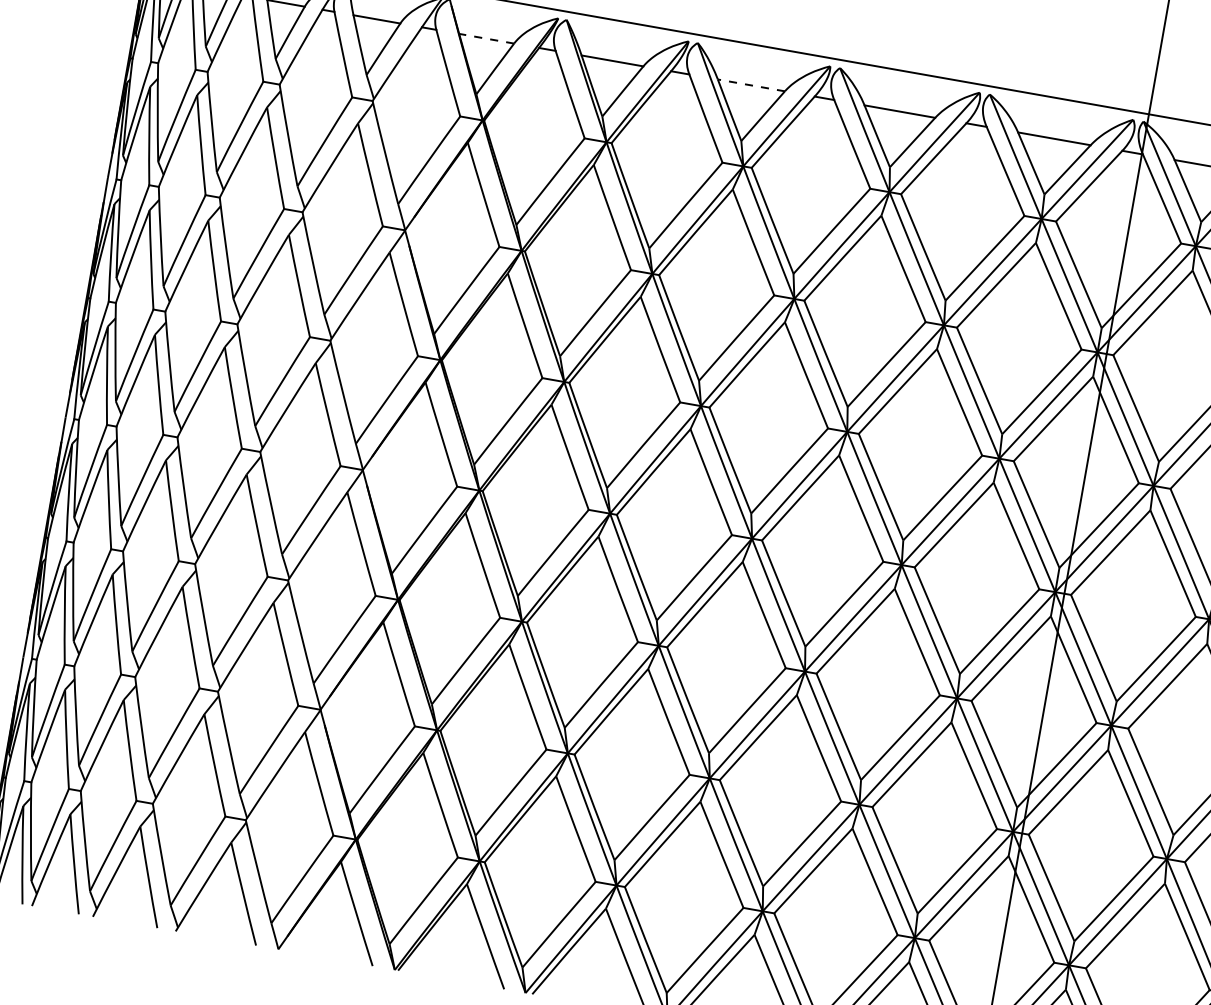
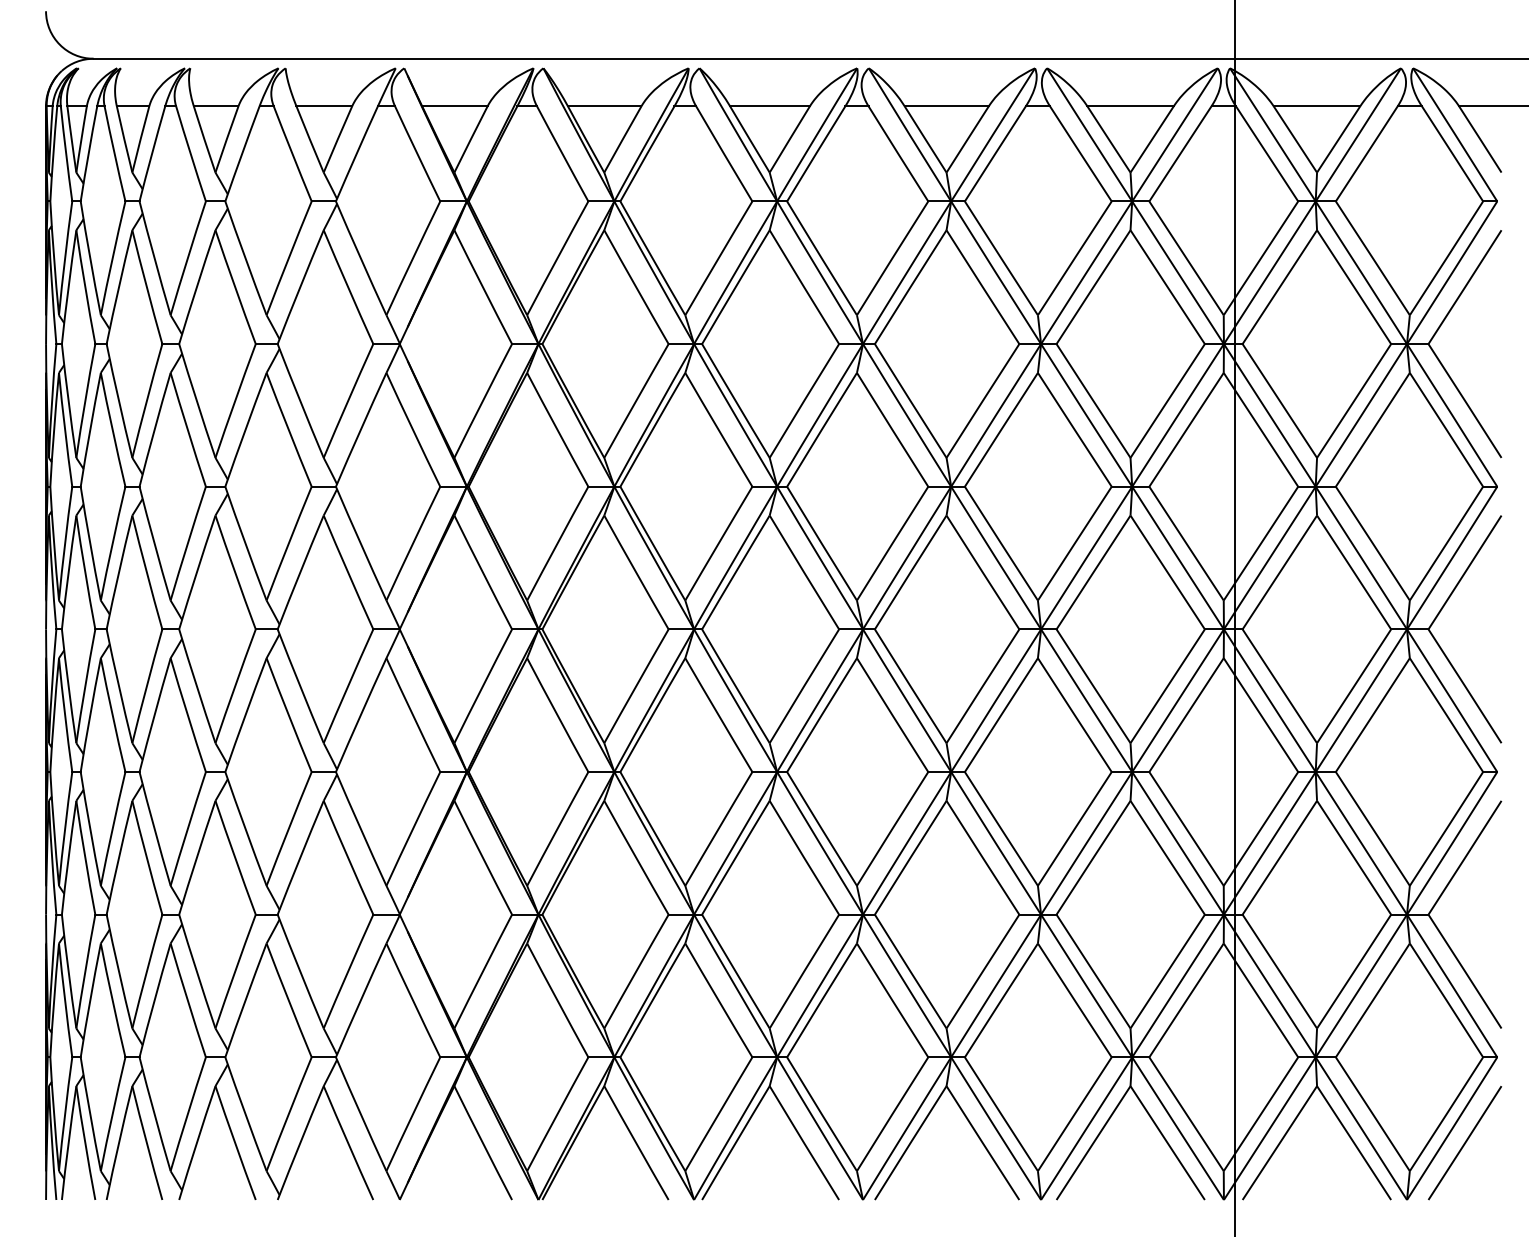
line: (486, 38) -> (454, 106), dashed -> solid
line: (751, 85) -> (770, 106), dashed -> solid

